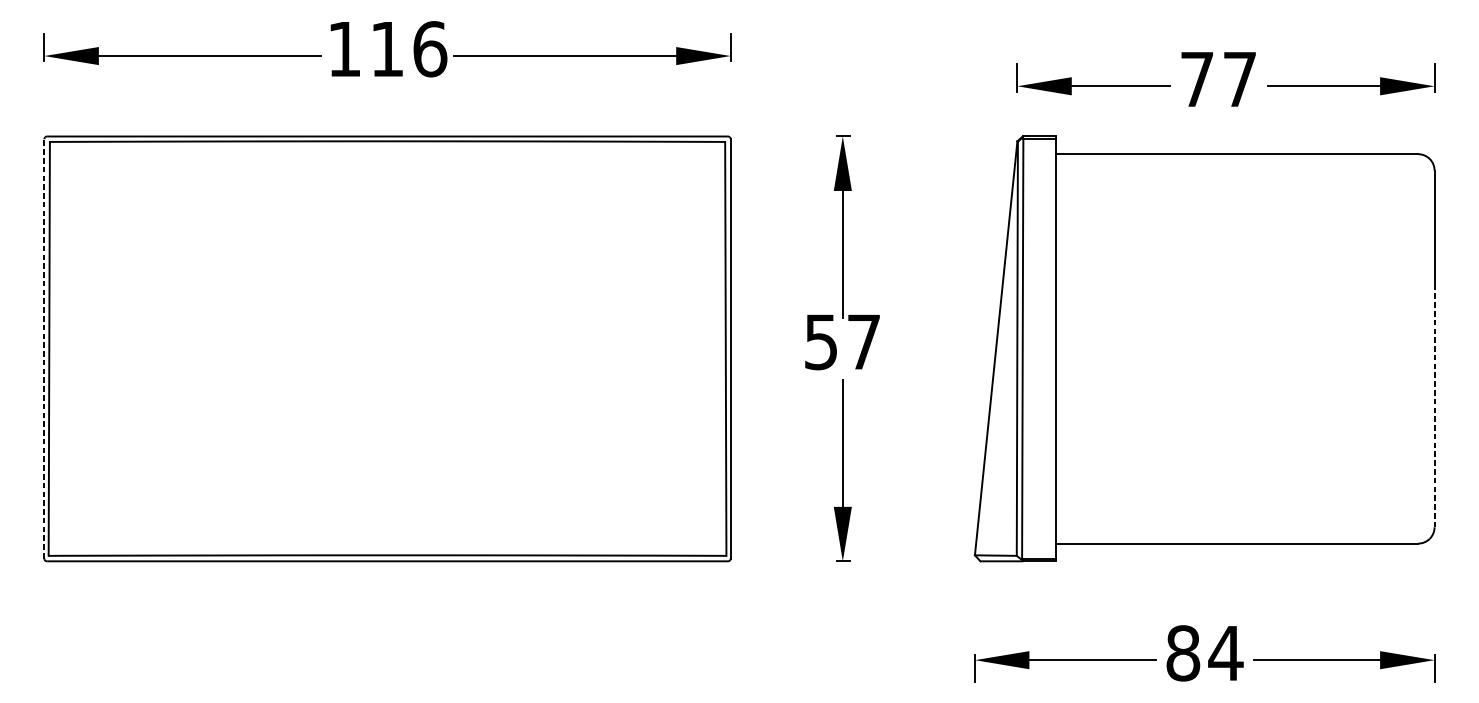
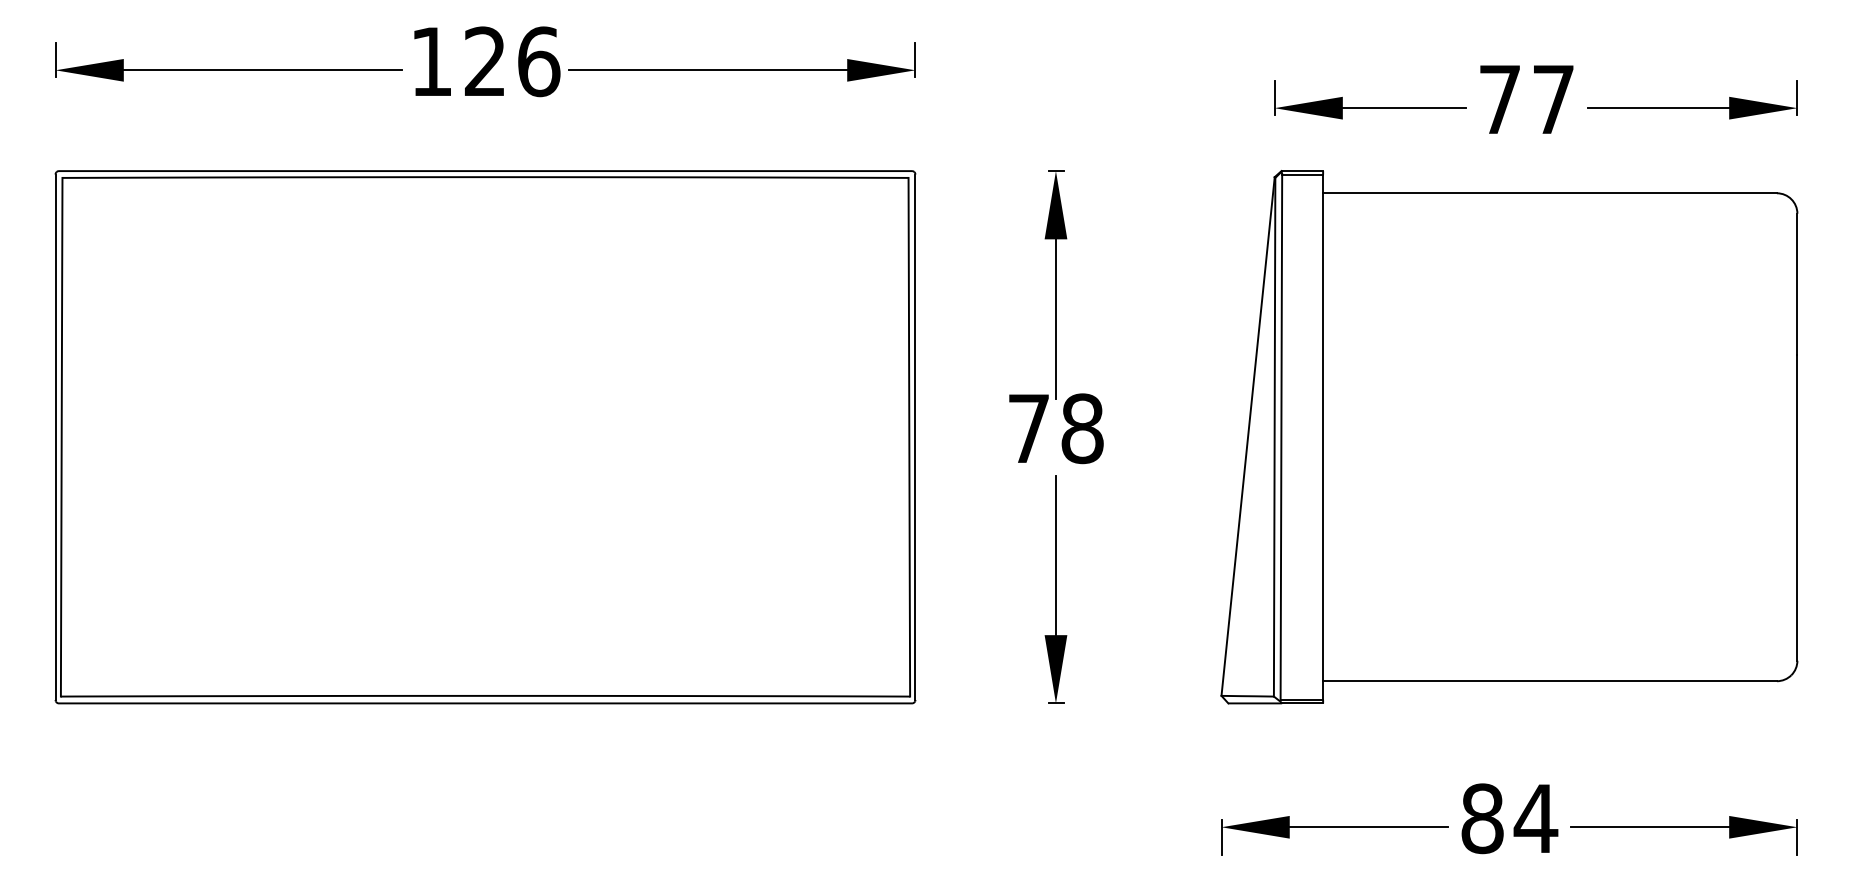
text: (386, 48) -> (484, 60), 116 -> 126
text: (842, 341) -> (1055, 428), 57 -> 78
line: (44, 349) -> (55, 437), dashed -> solid
line: (1434, 405) -> (1797, 508), dashed -> solid

